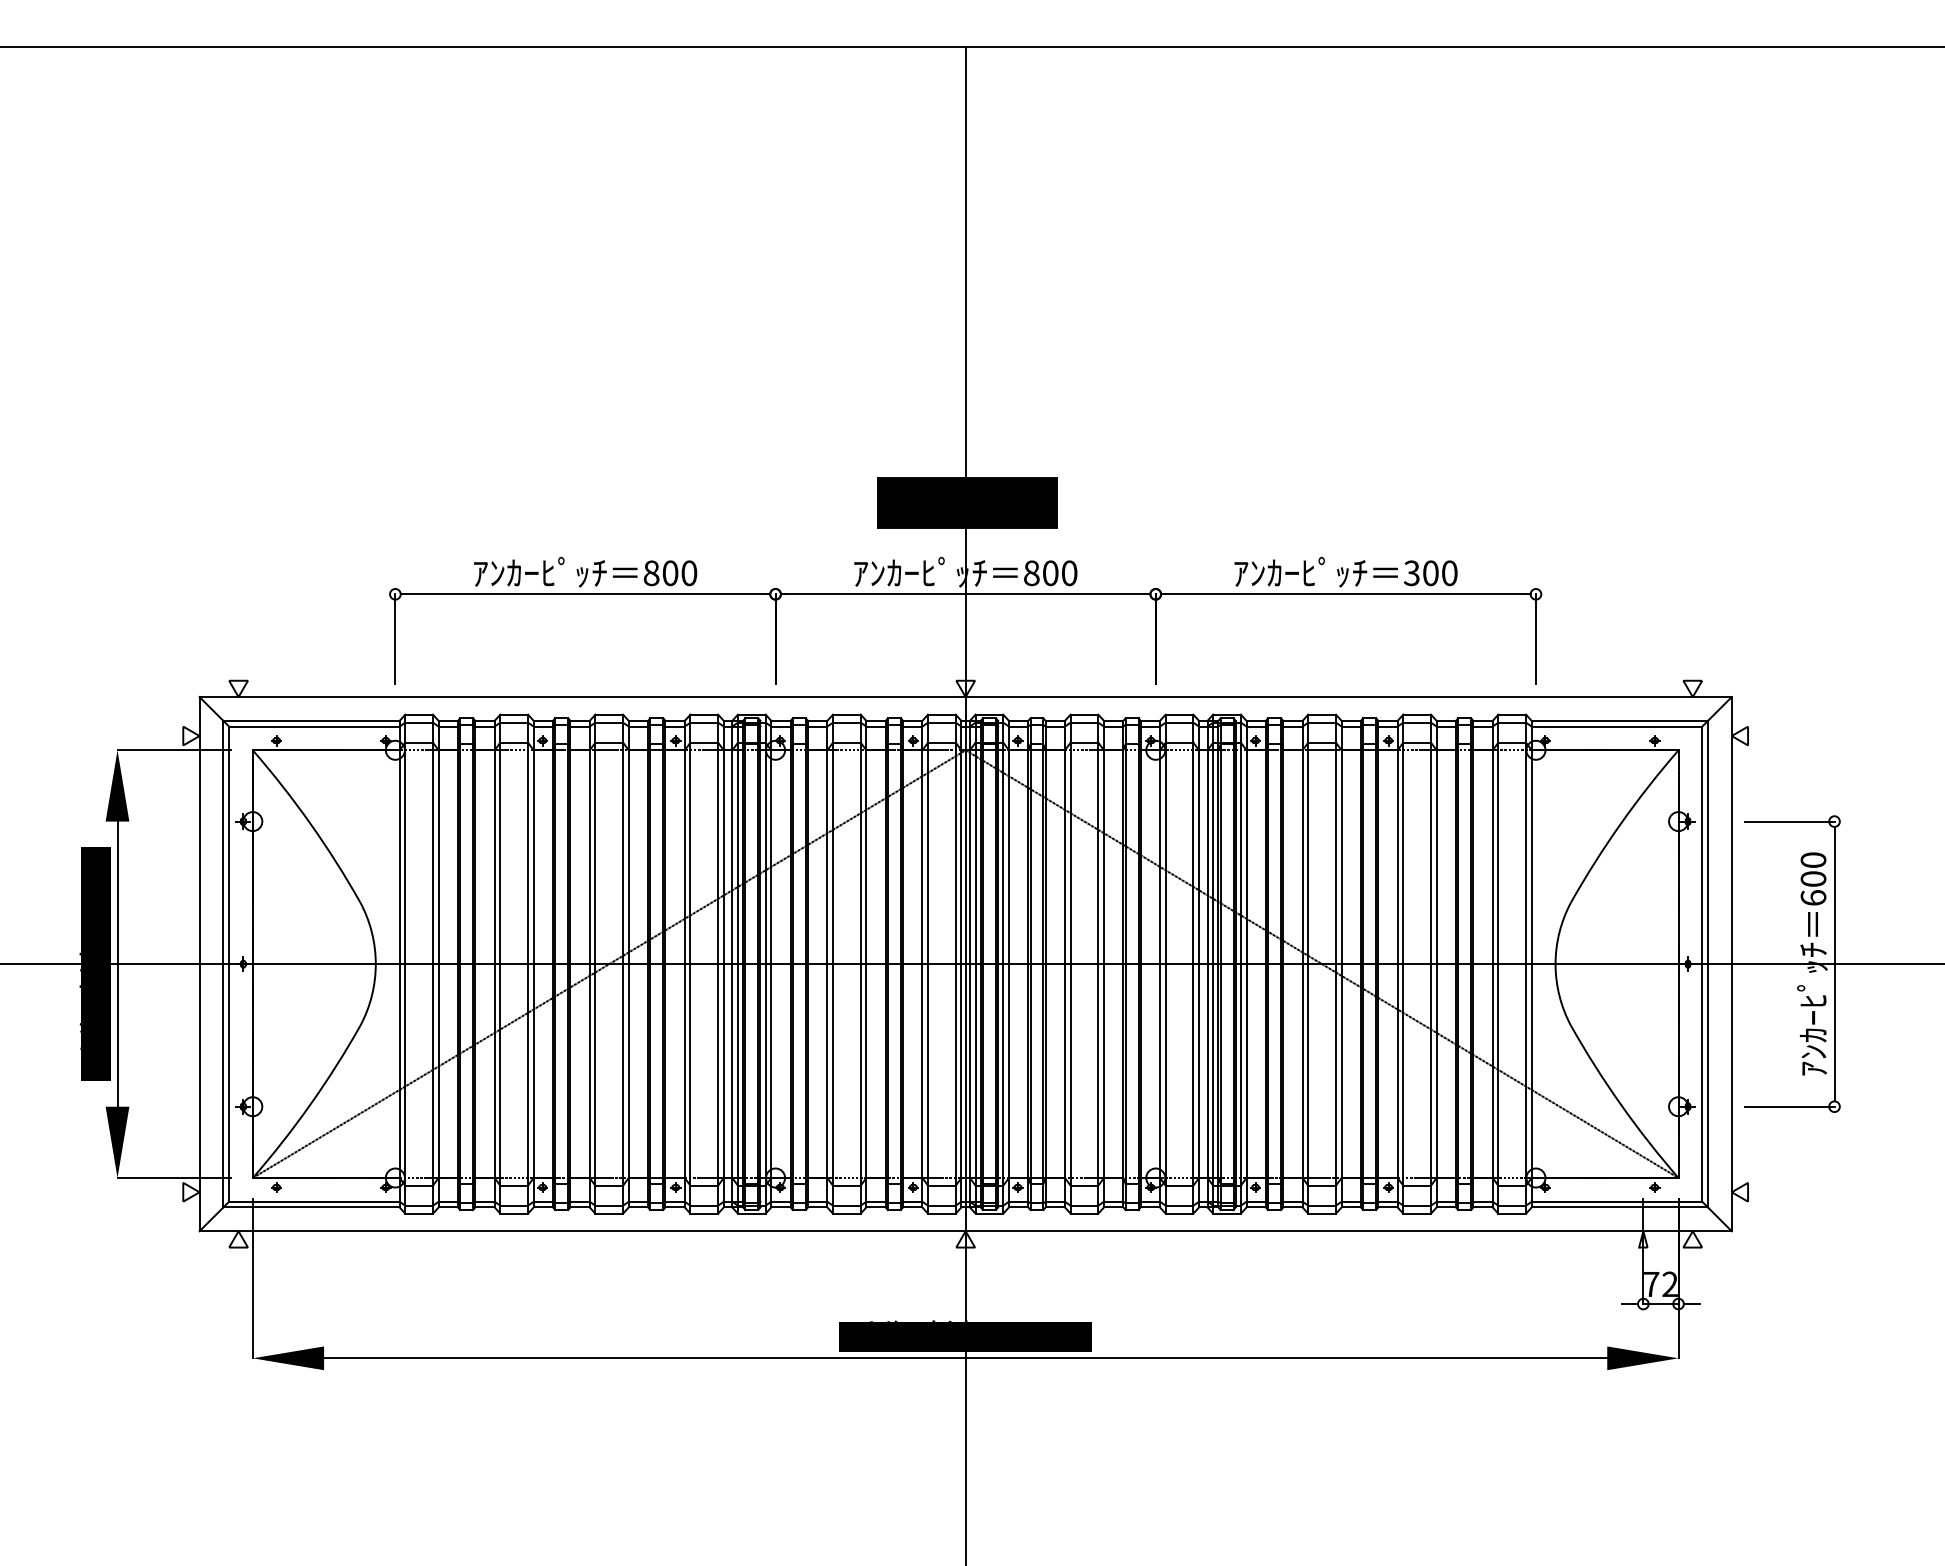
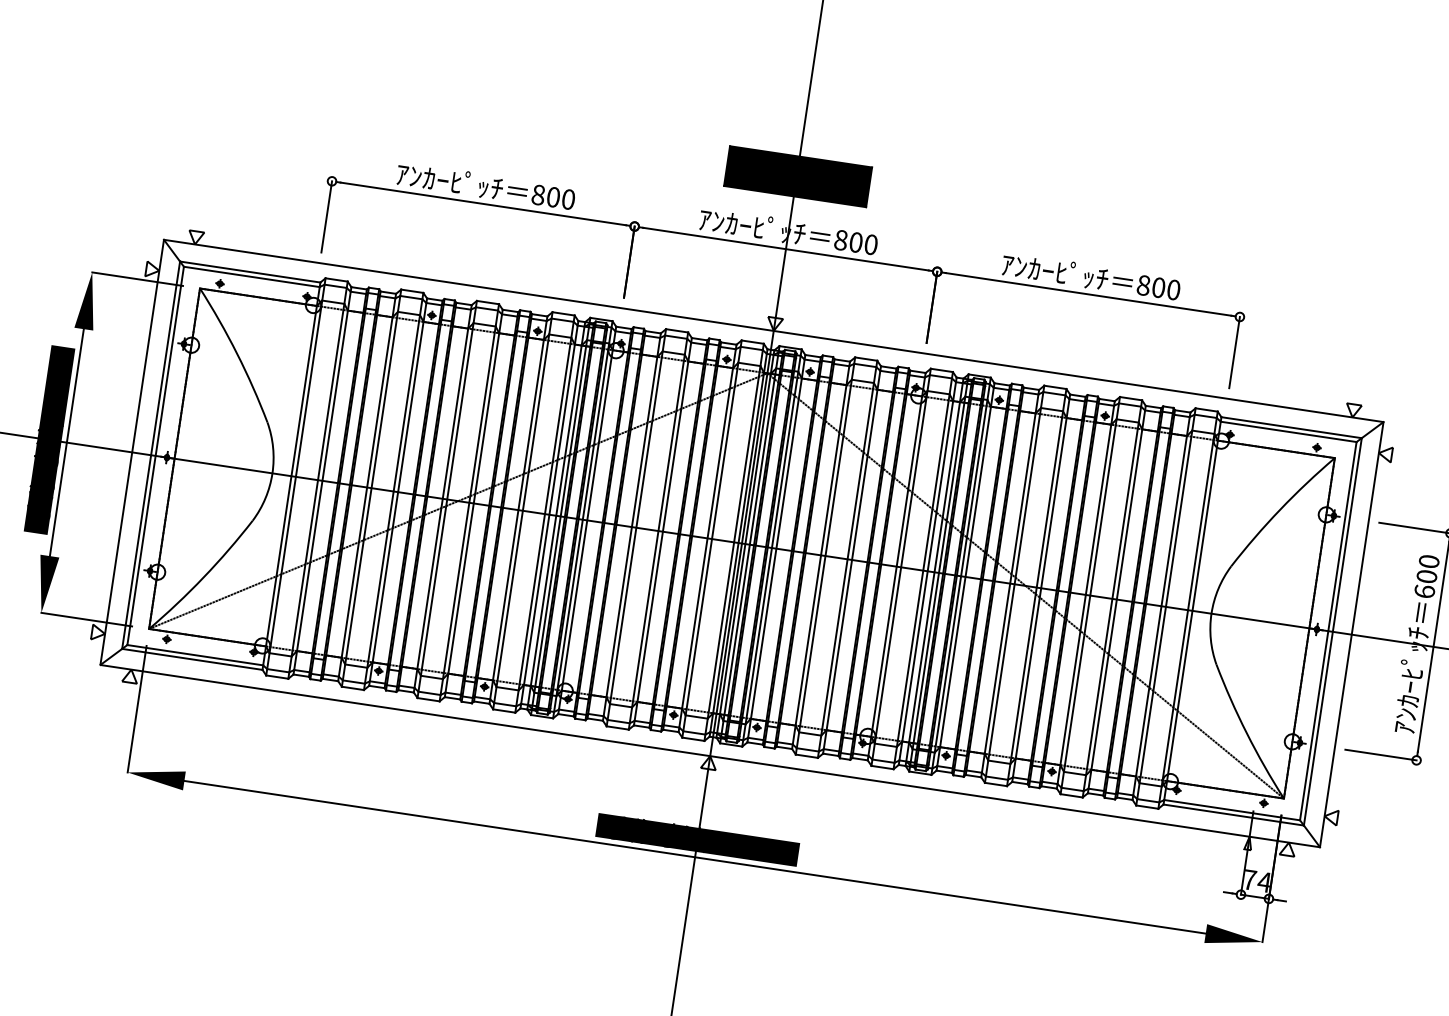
text: (1411, 572) -> (1143, 284), 300 -> 800
text: (1669, 1283) -> (1264, 881), 72 -> 74

